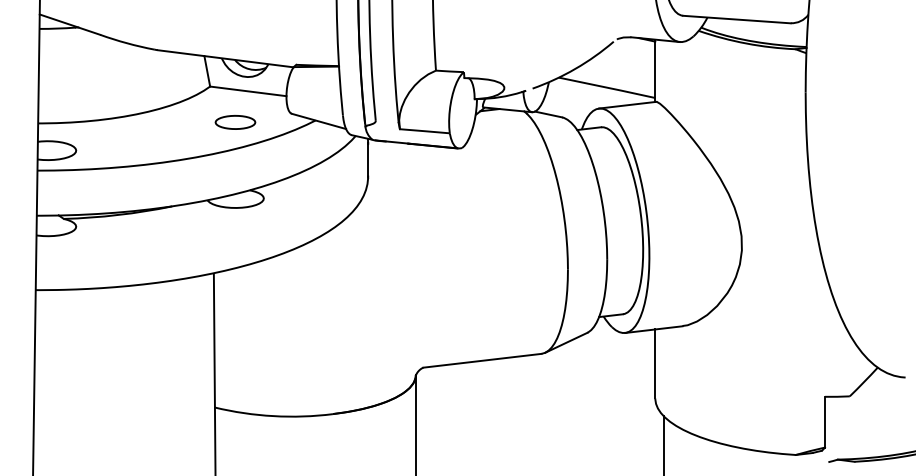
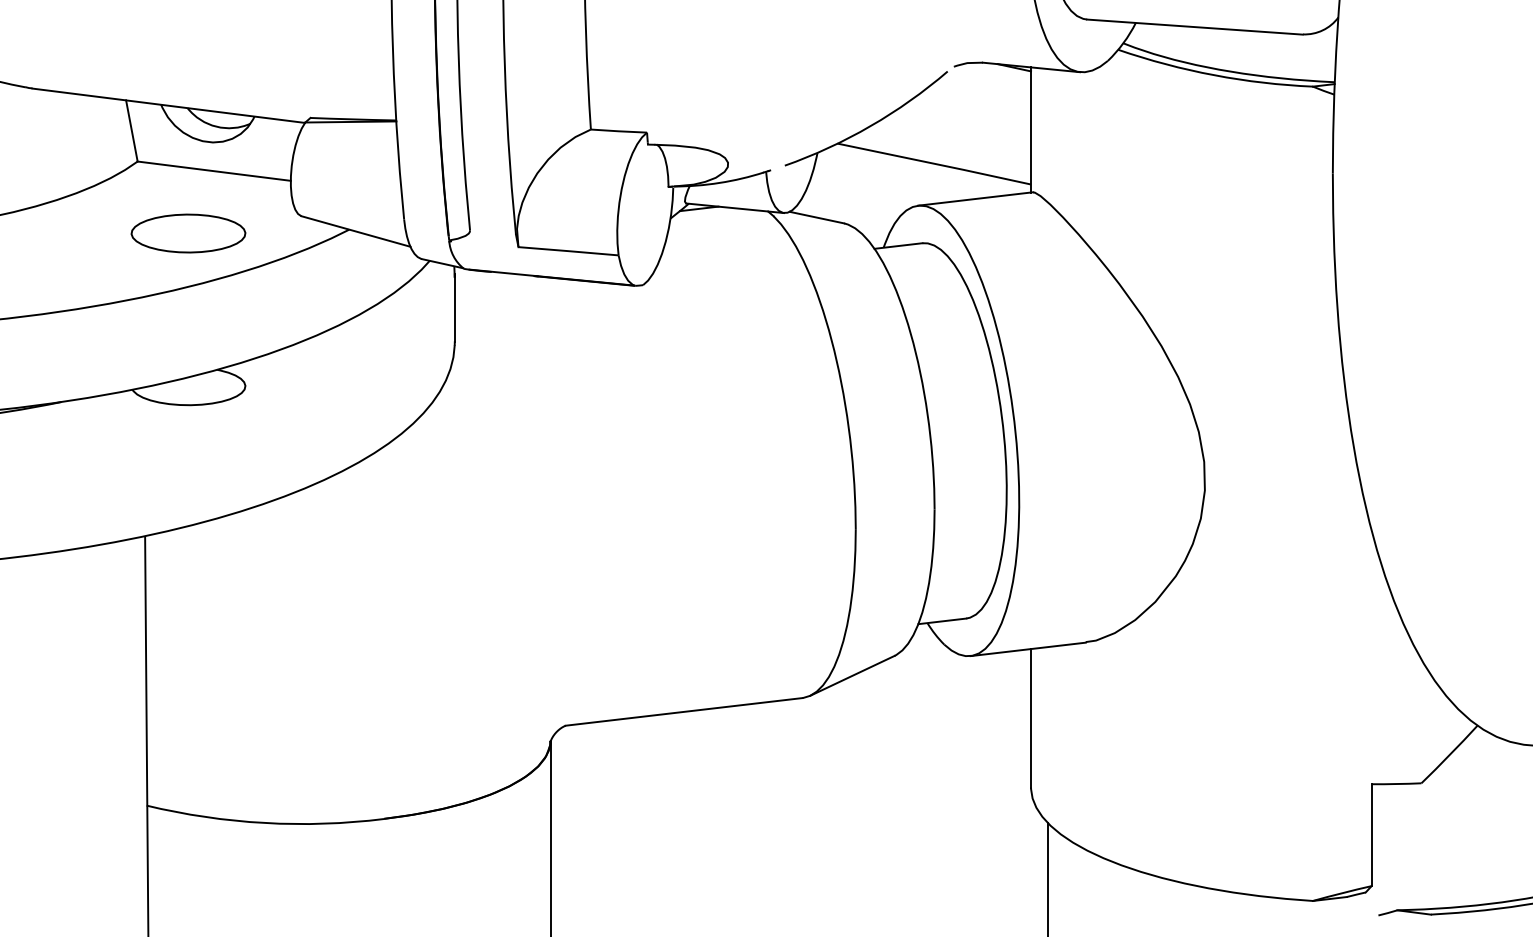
part: (235, 122) -> (188, 233), size x1.43

